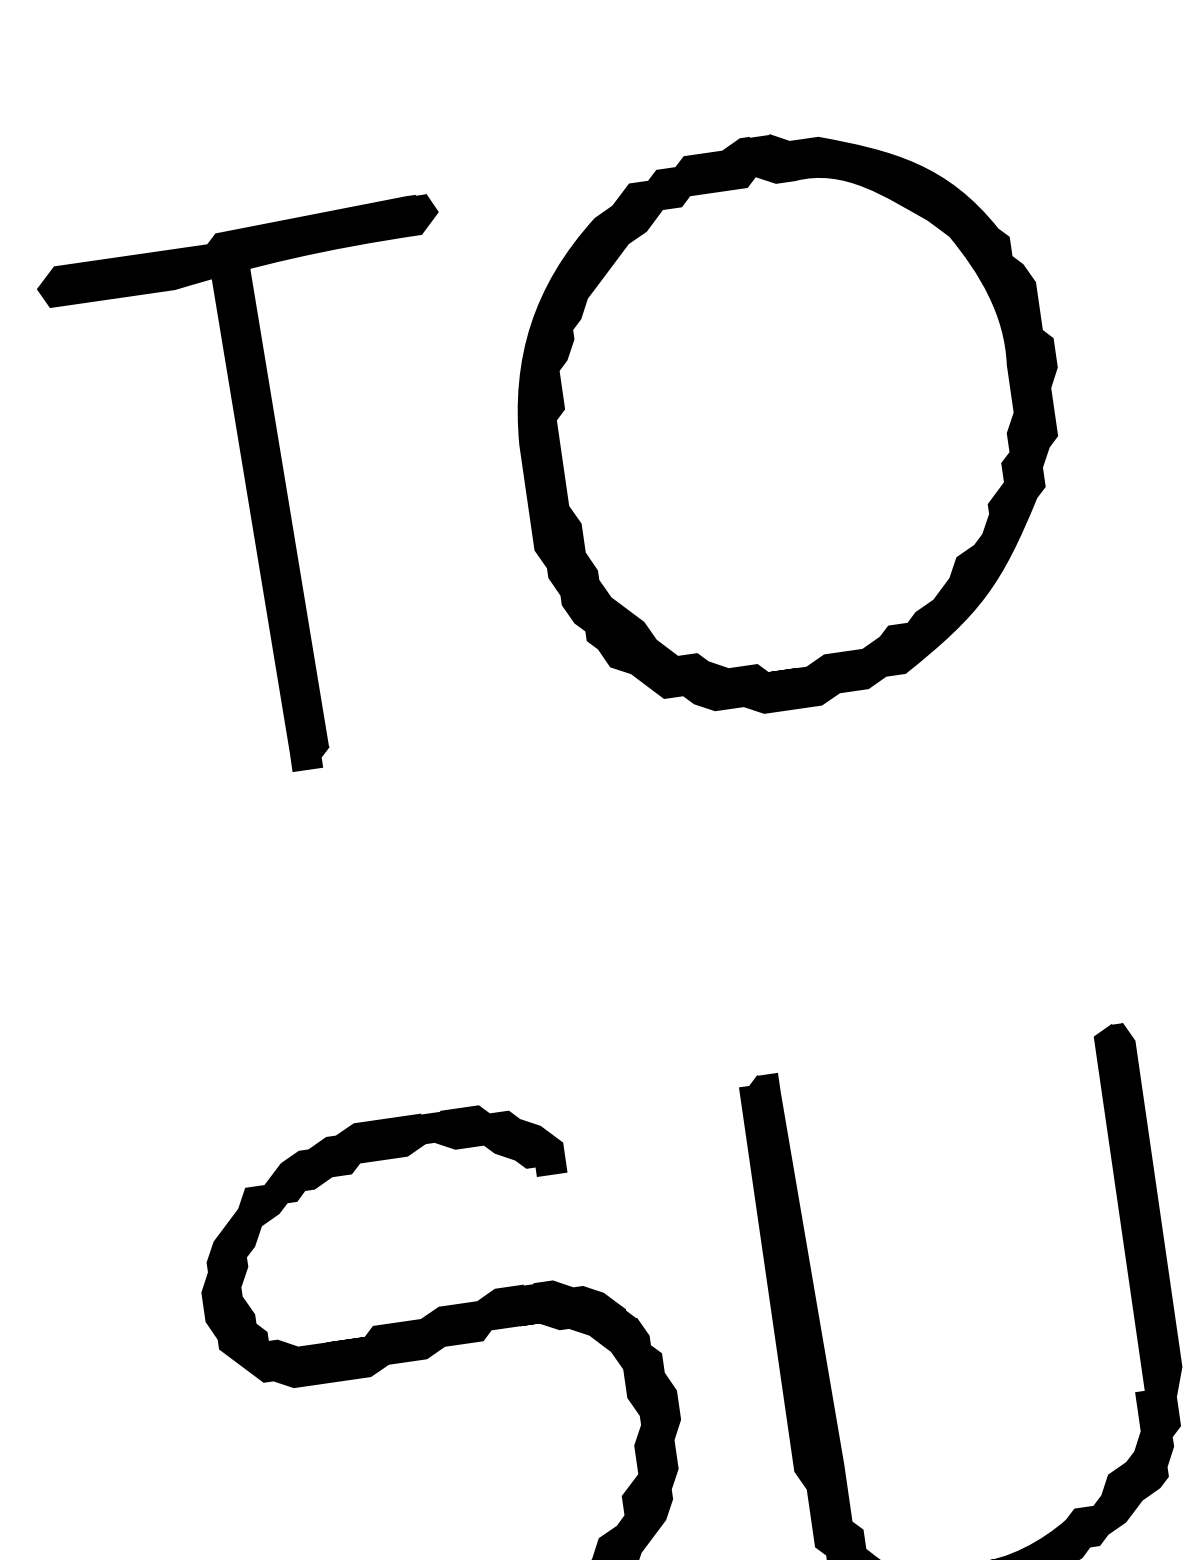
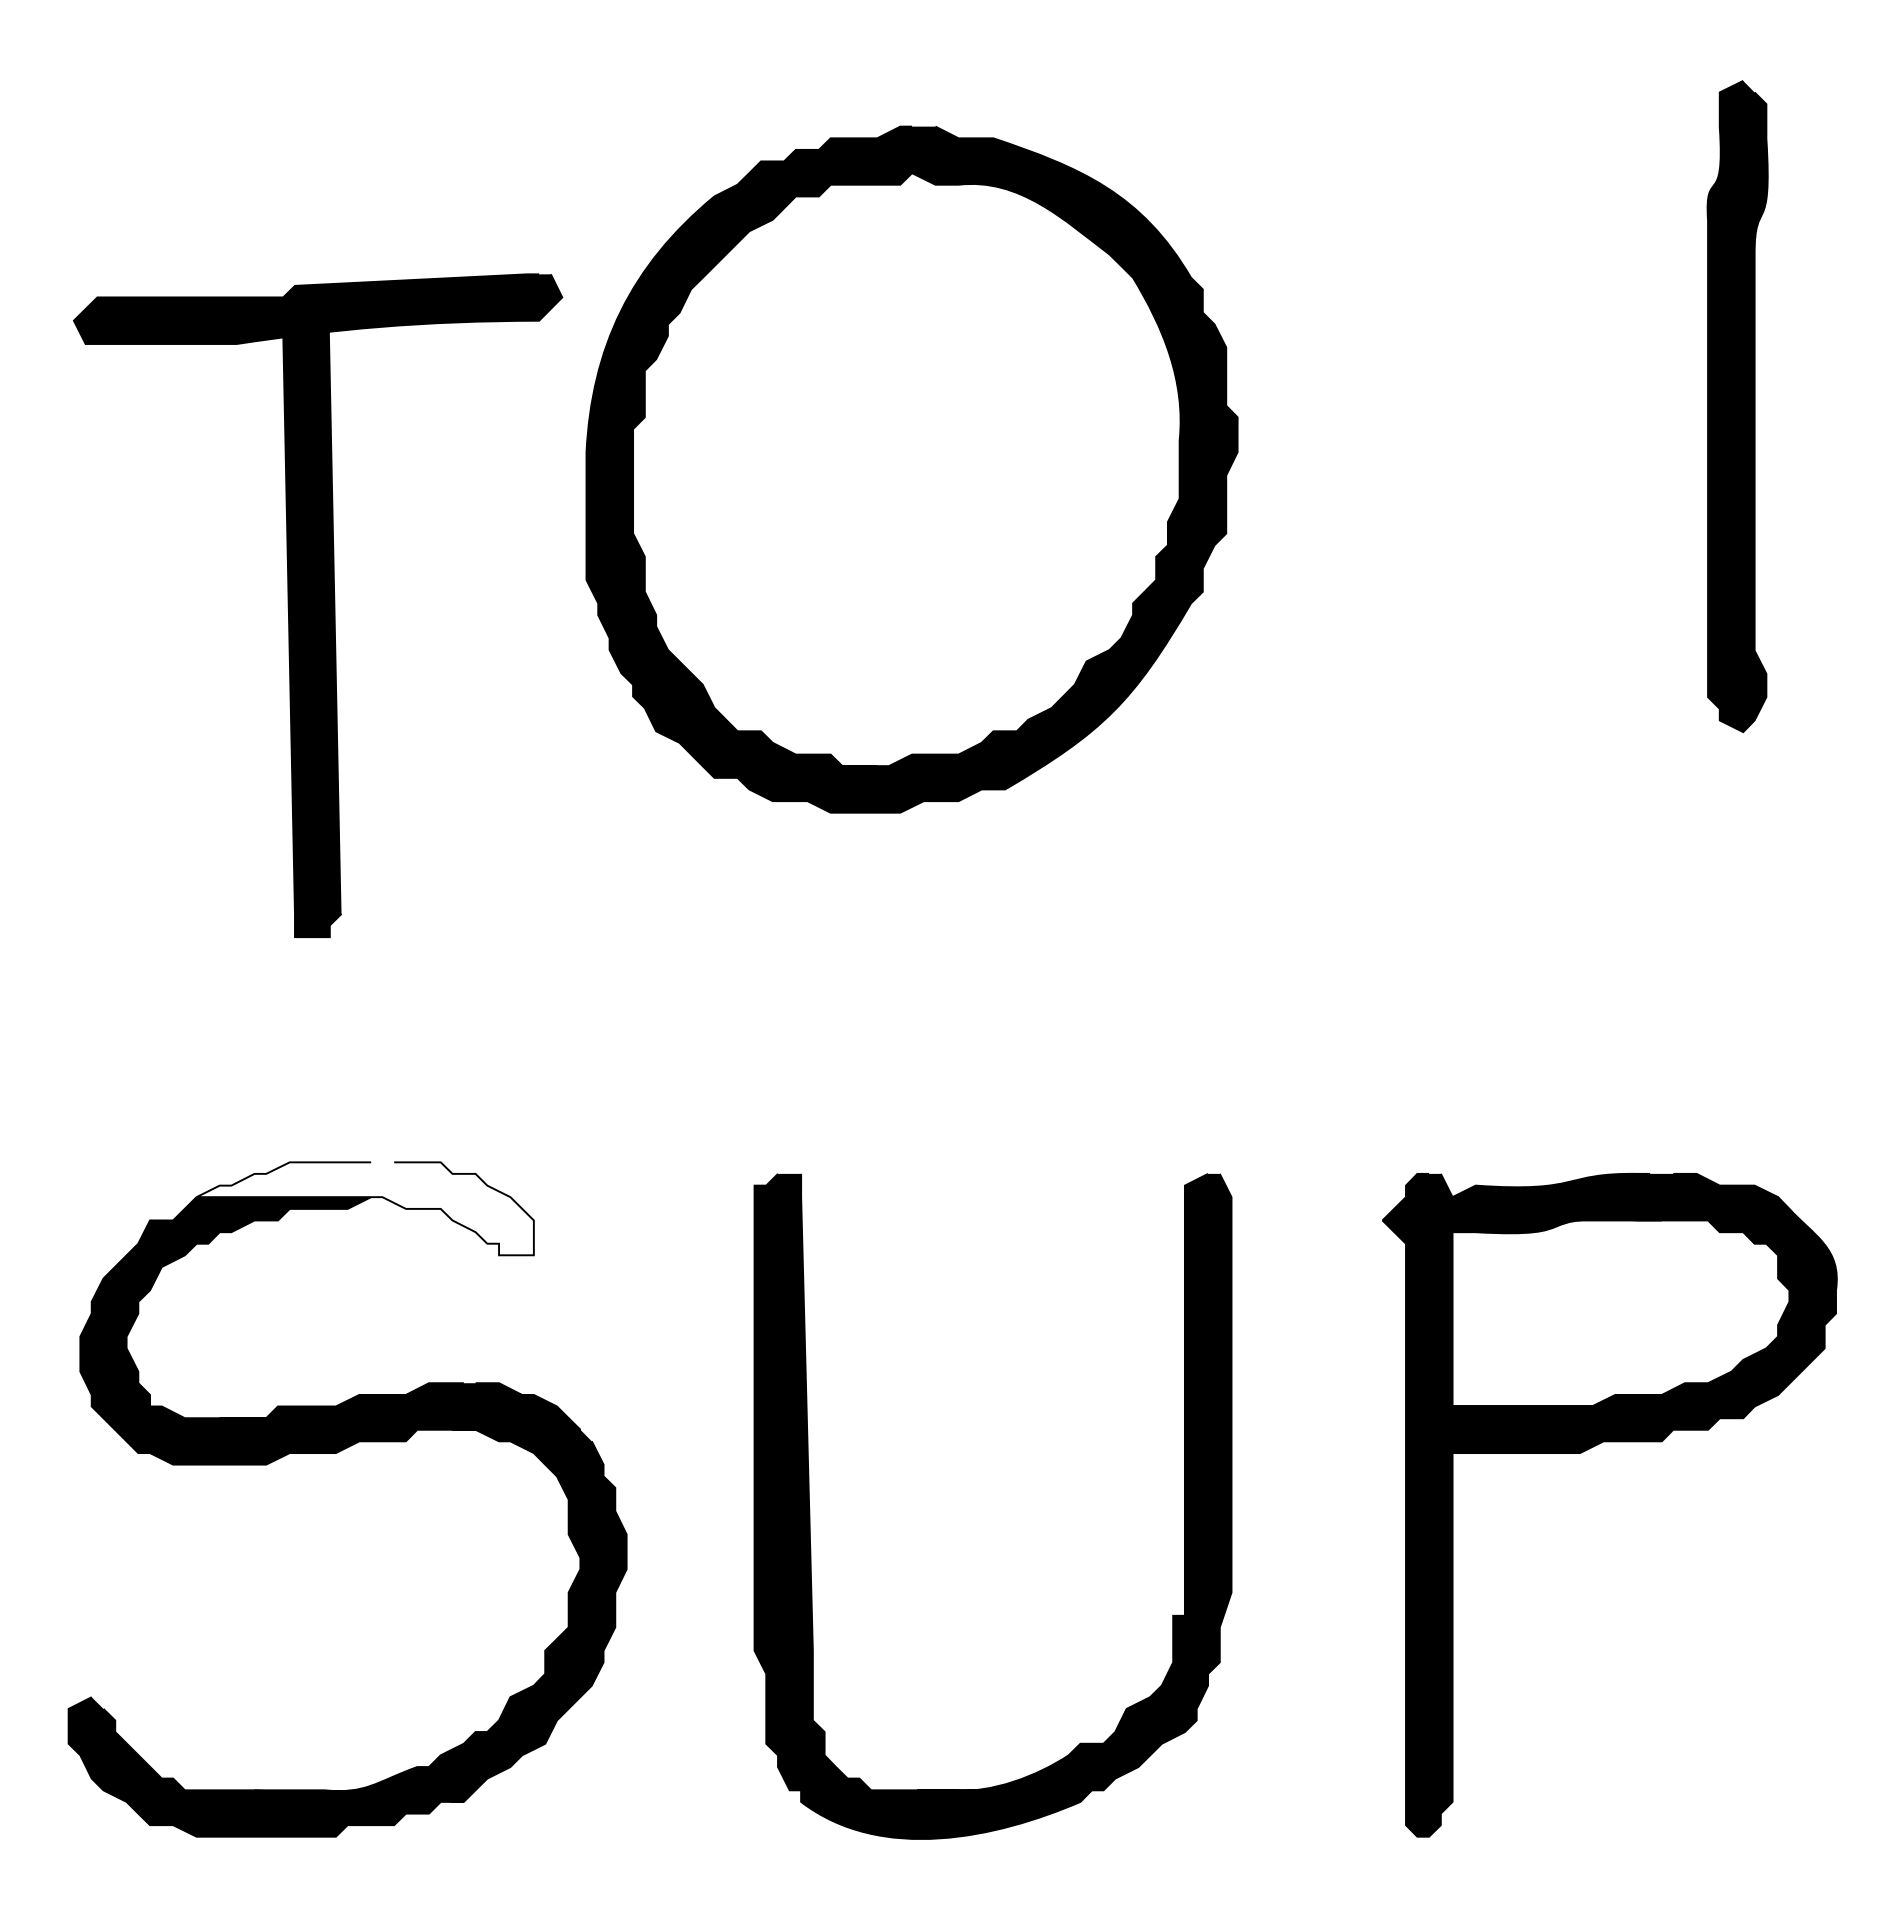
part: (790, 420) -> (911, 469), moved
part: (273, 494) -> (318, 605), moved
fill: (421, 1153) -> (364, 1208), removed

